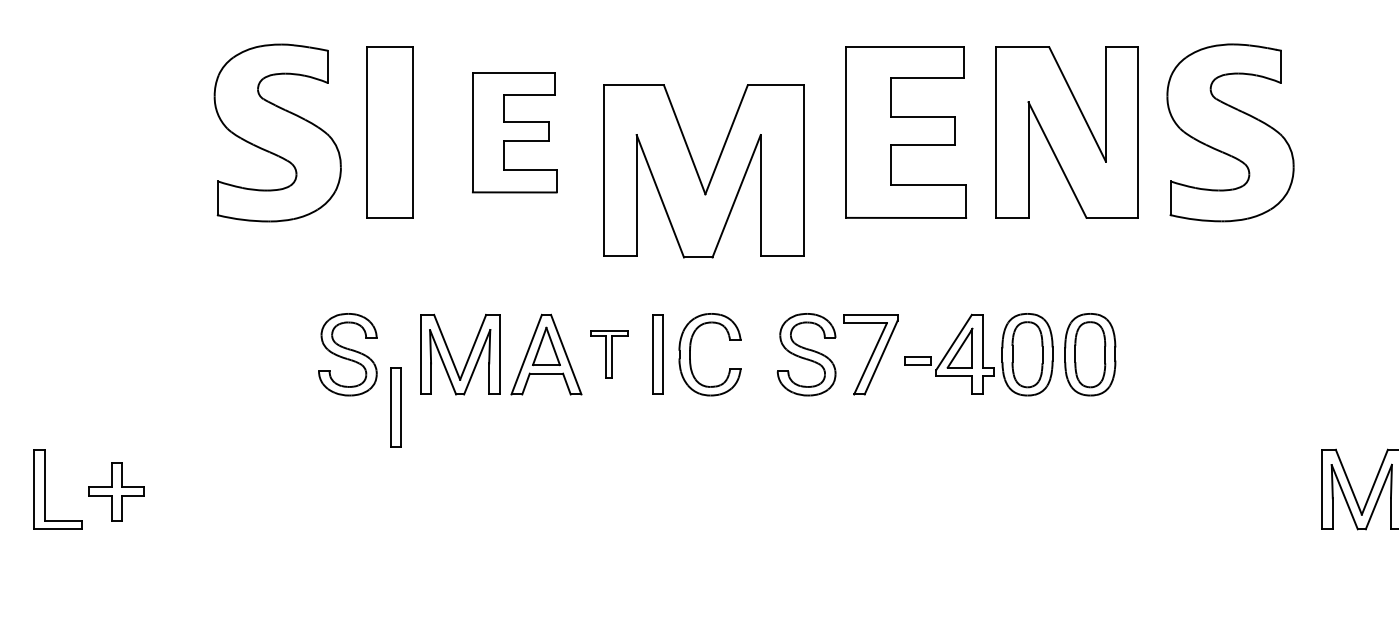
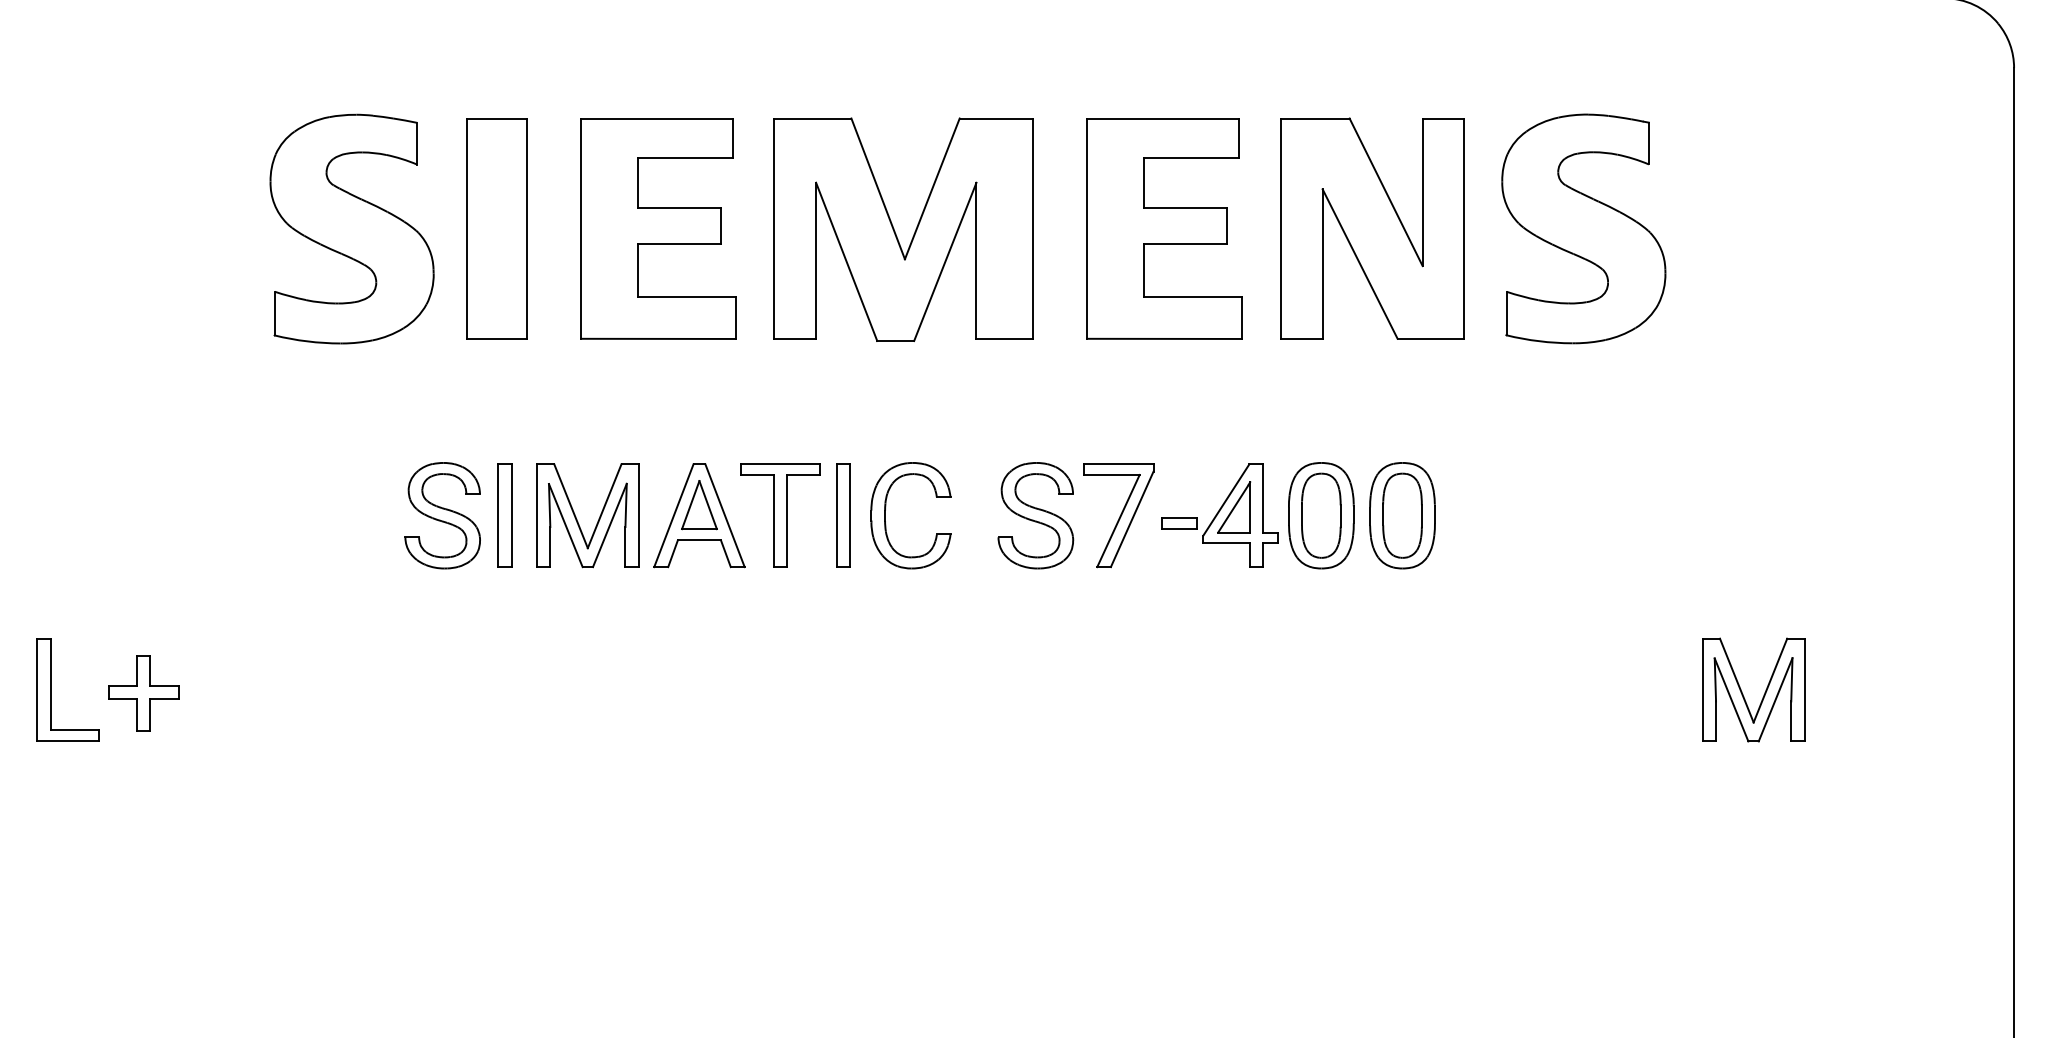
part: (514, 132) -> (658, 228), size x1.43
part: (698, 174) -> (896, 233), moved
part: (609, 354) -> (780, 515), size x1.67
part: (395, 407) -> (504, 515), moved

